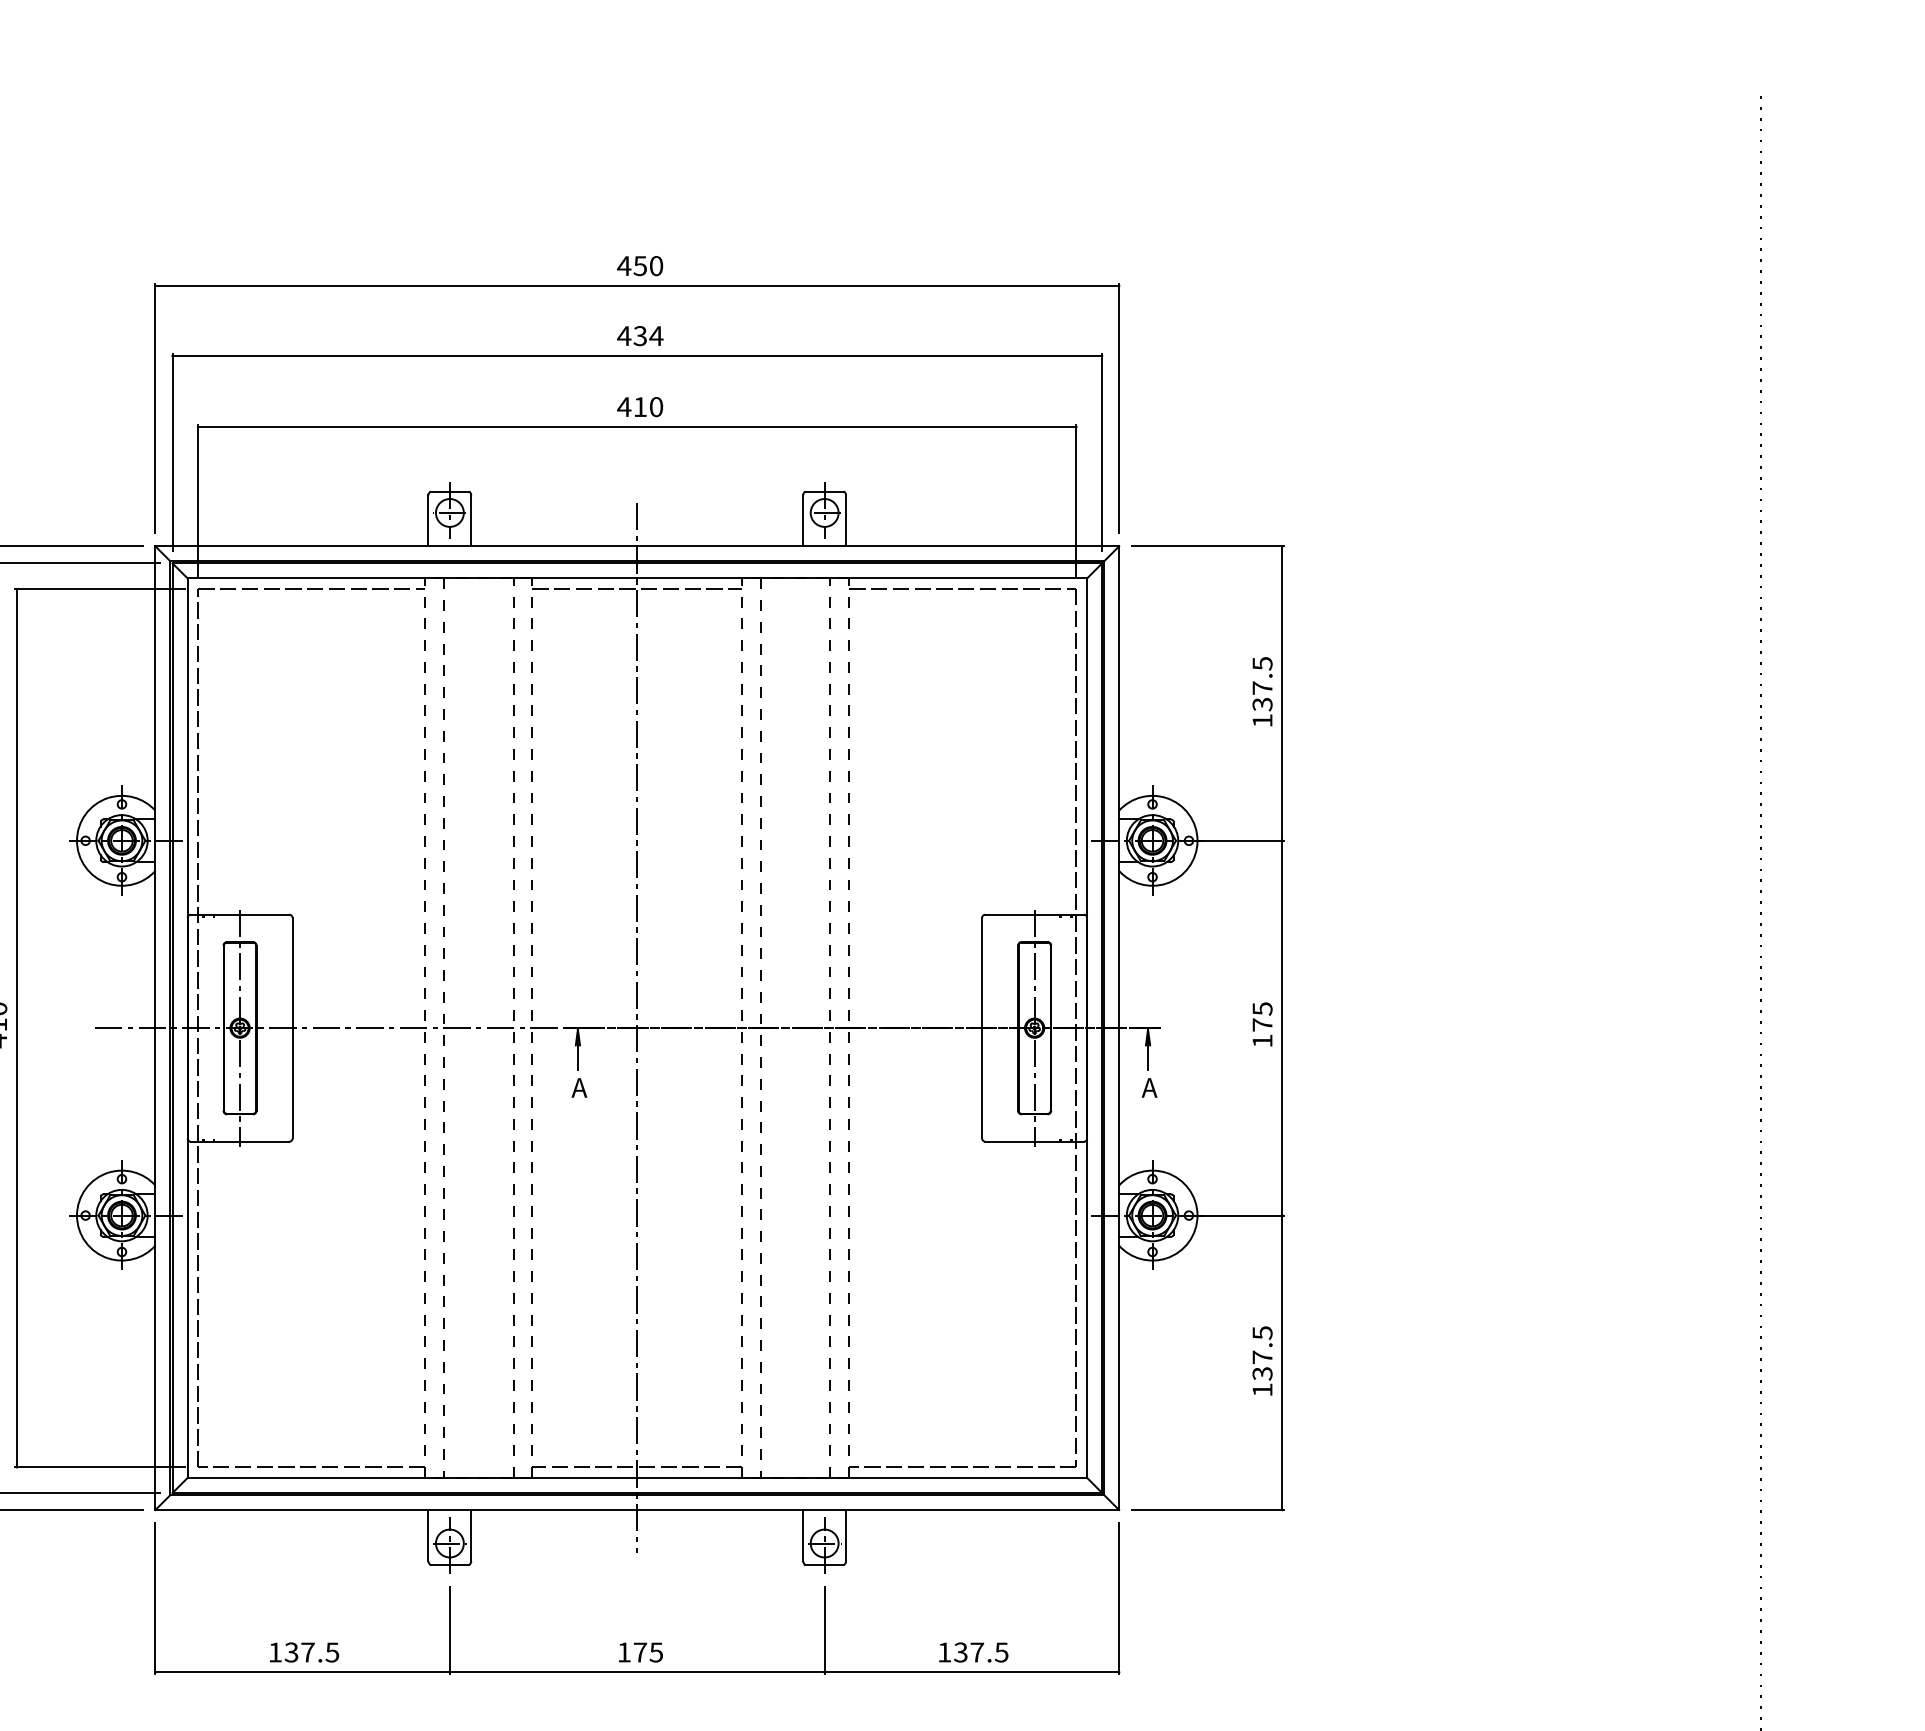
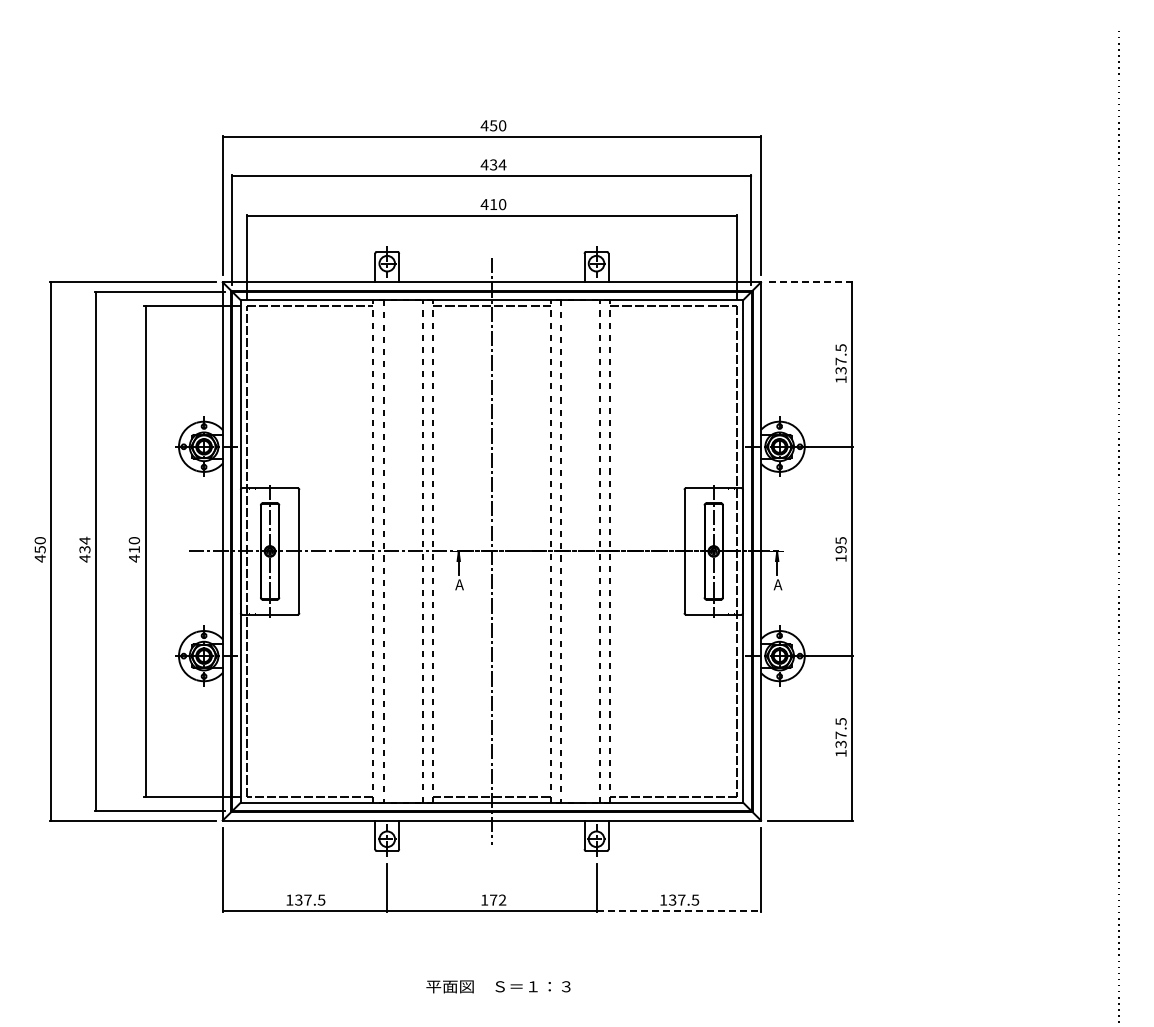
line: (1207, 546) -> (810, 282), solid -> dashed
text: (1261, 1024) -> (840, 549), 175 -> 195
text: (656, 1651) -> (502, 899), 175 -> 172
line: (973, 1672) -> (679, 911), solid -> dashed

